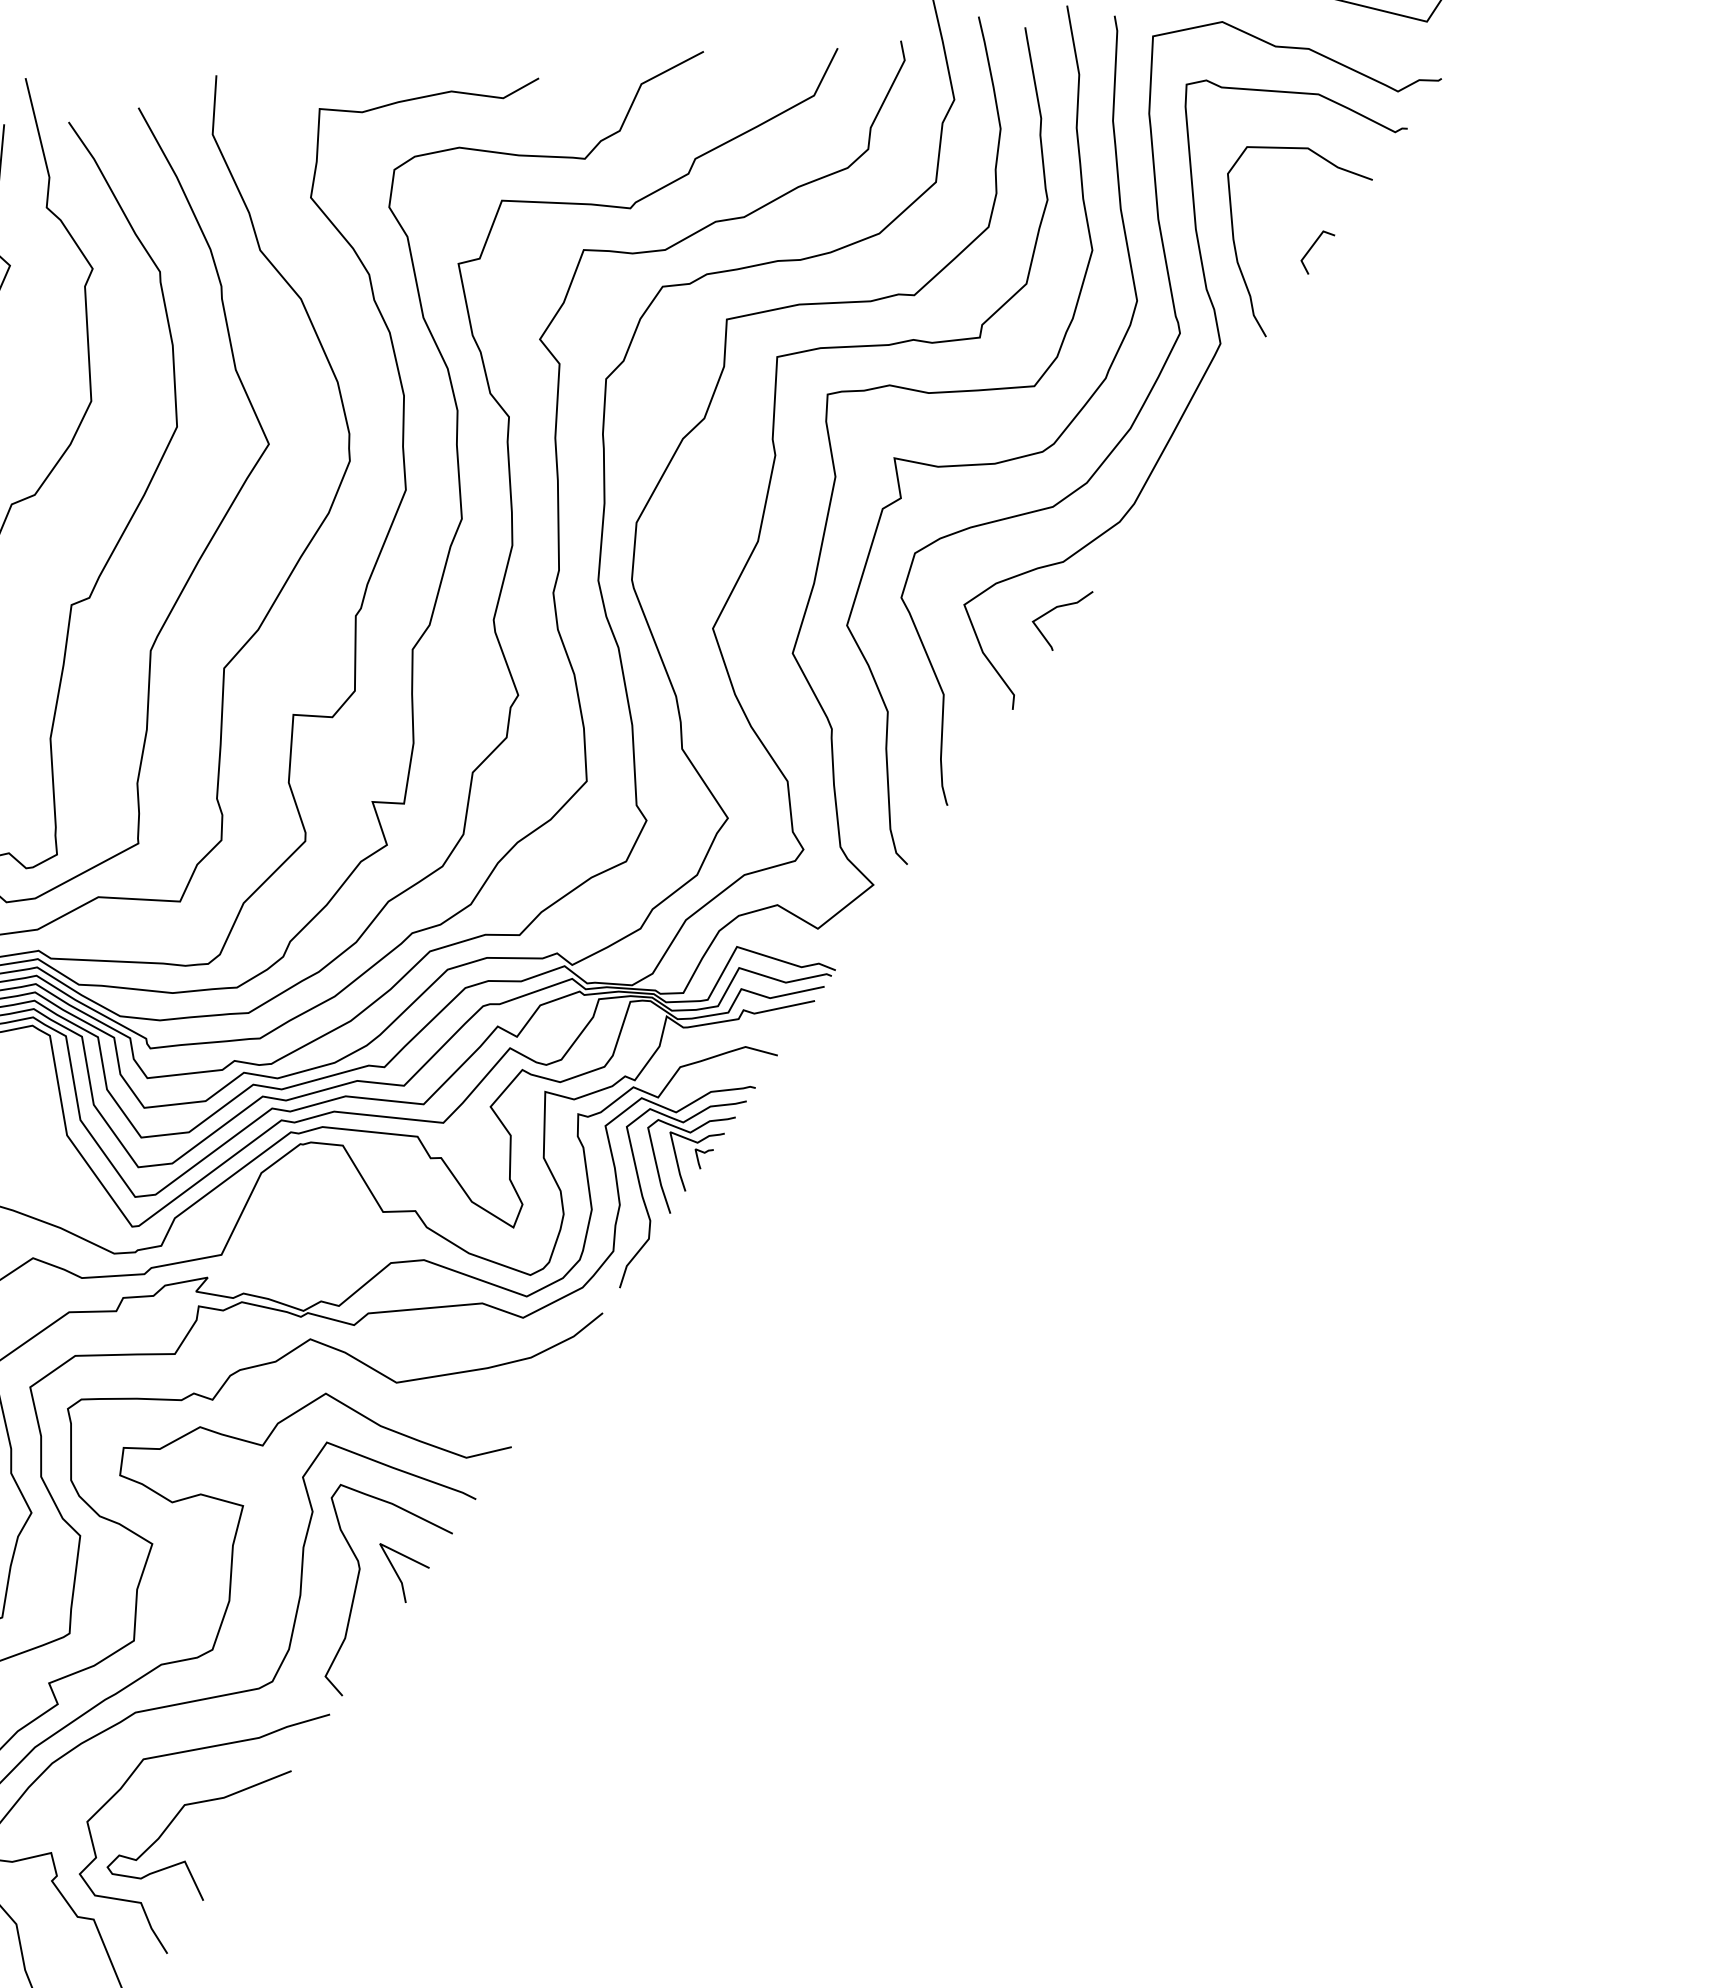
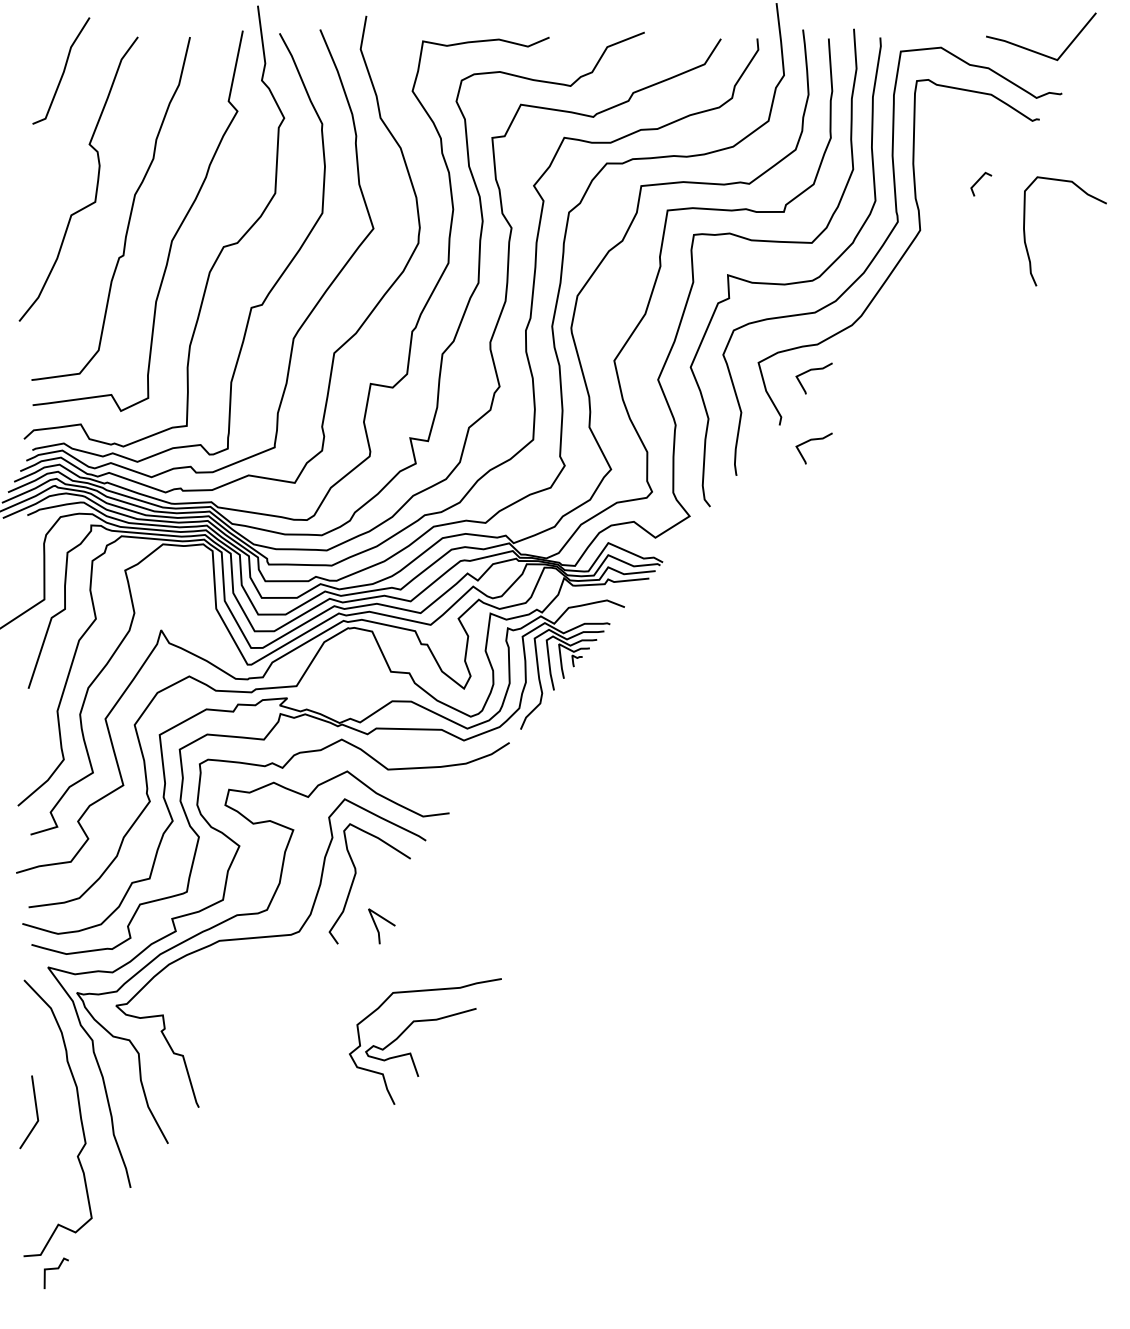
curve: (1236, 243) -> (1025, 231), moved
curve: (1074, 729) -> (813, 440), added
line: (398, 1572) -> (377, 926), moved
part: (186, 1861) -> (411, 1053), moved

